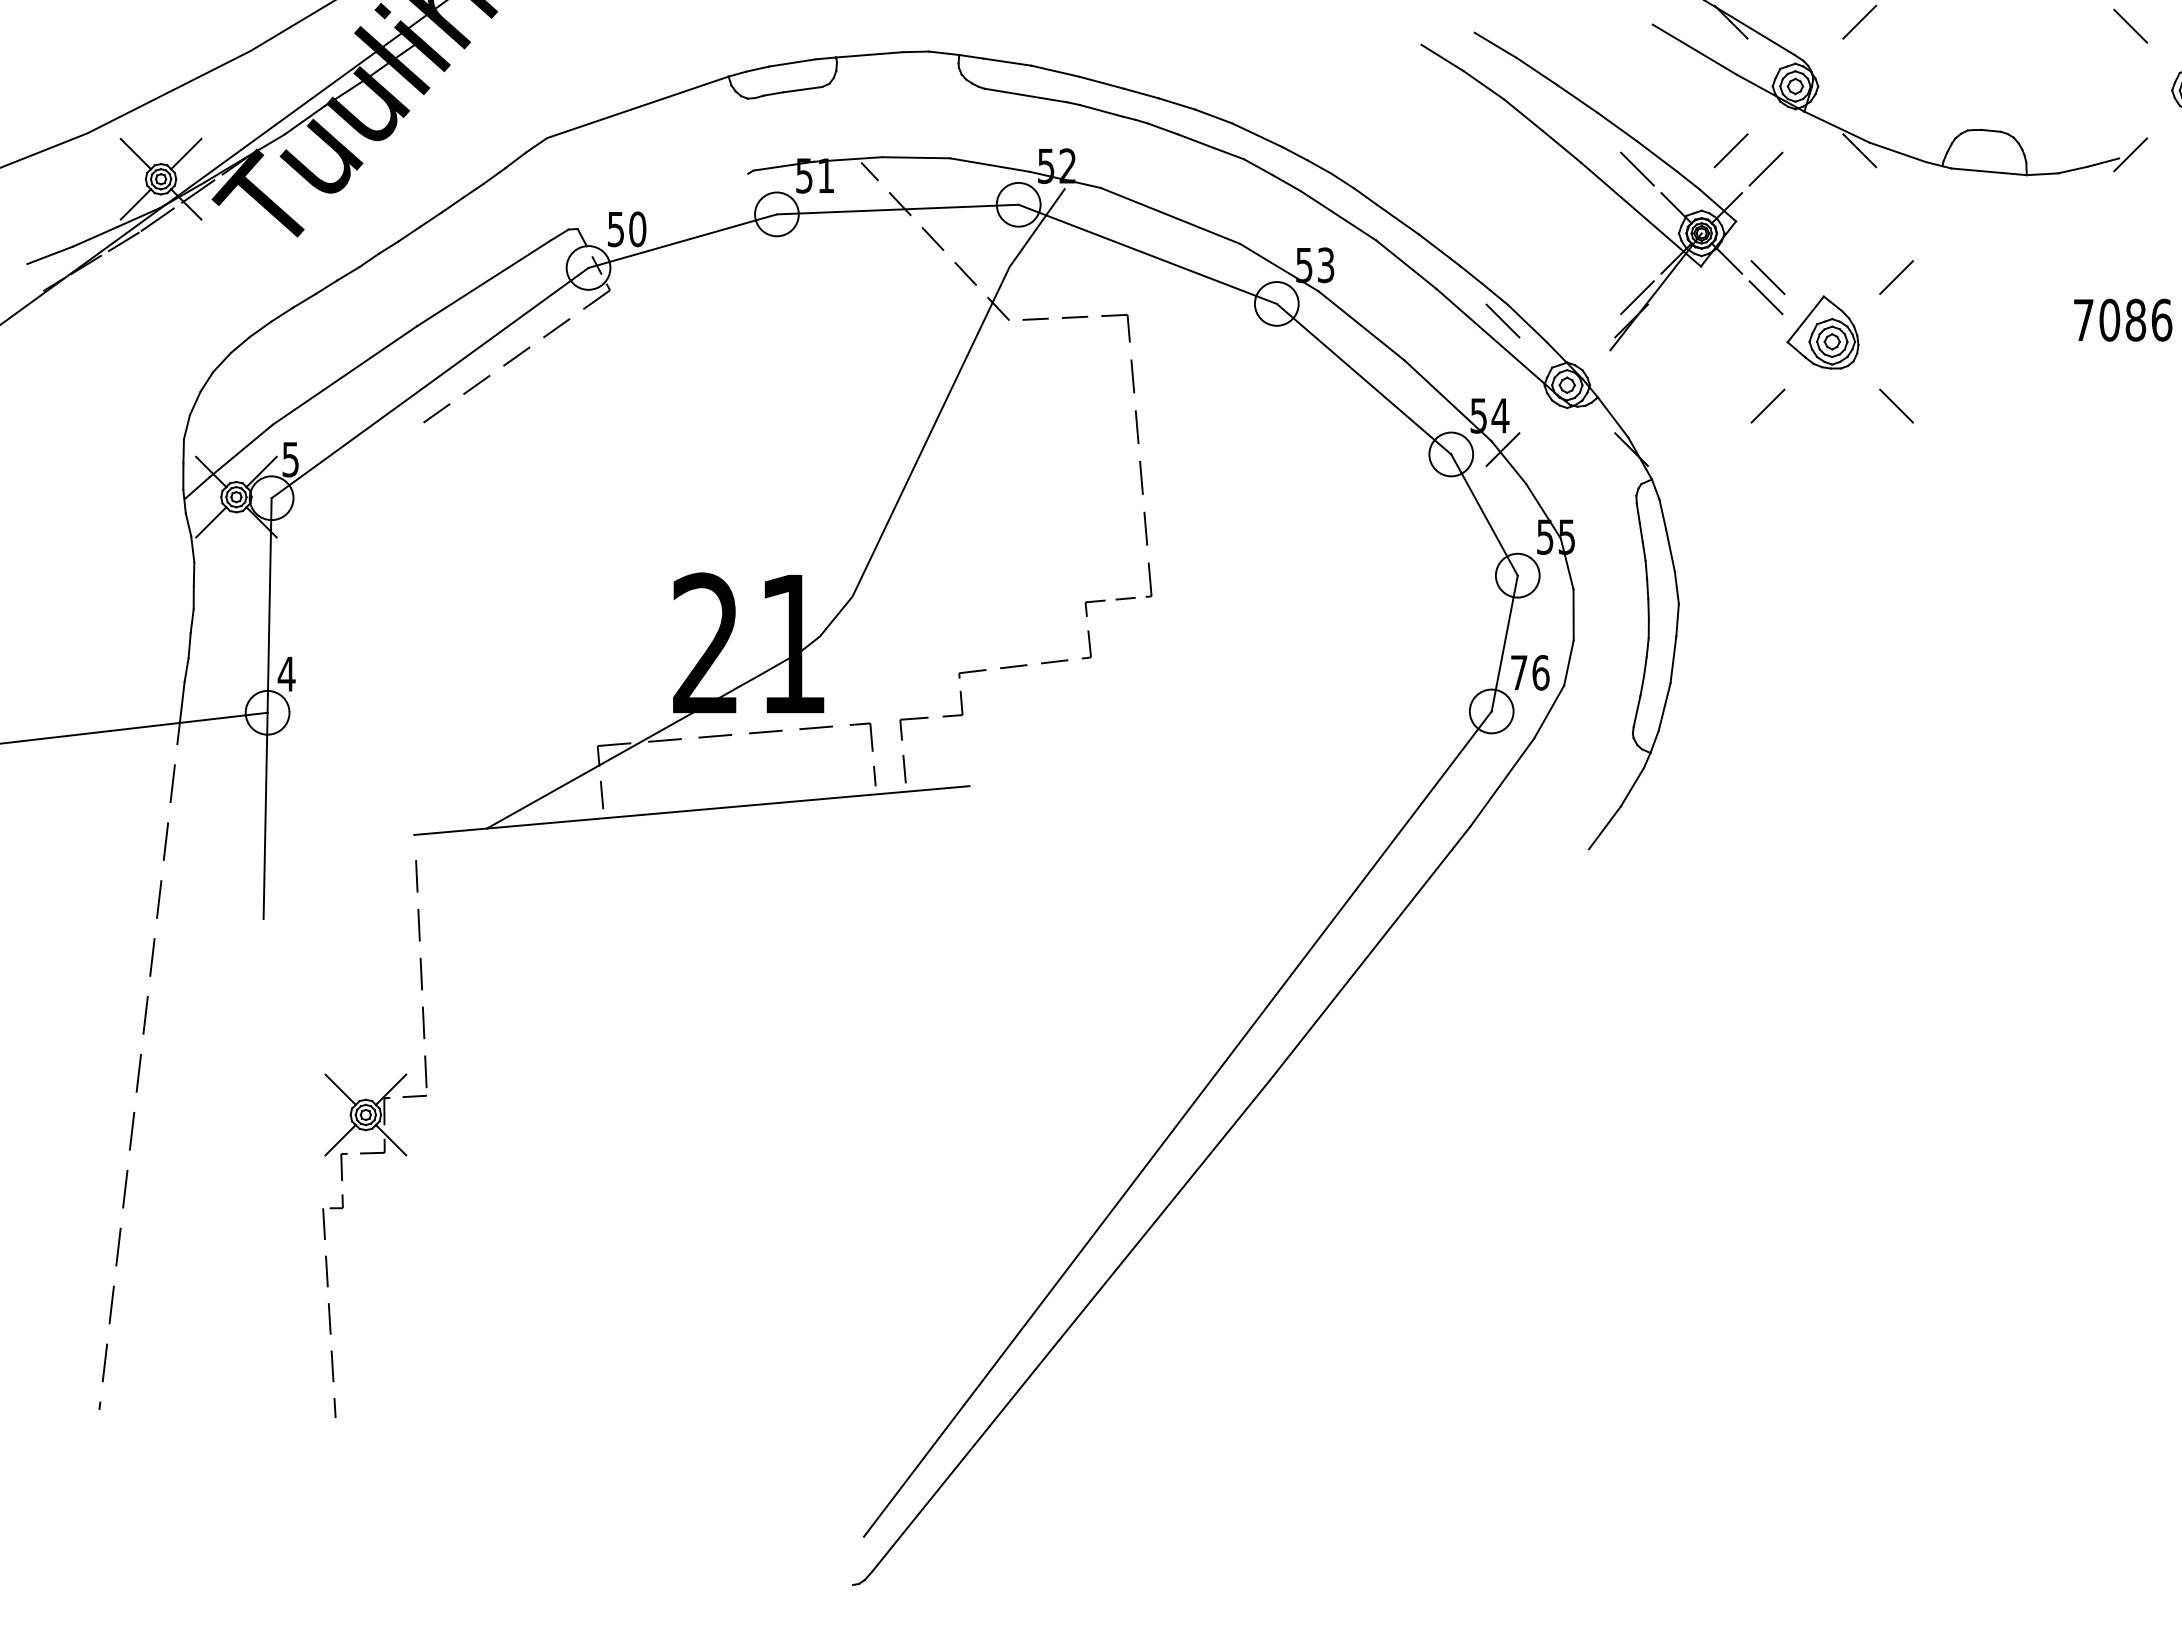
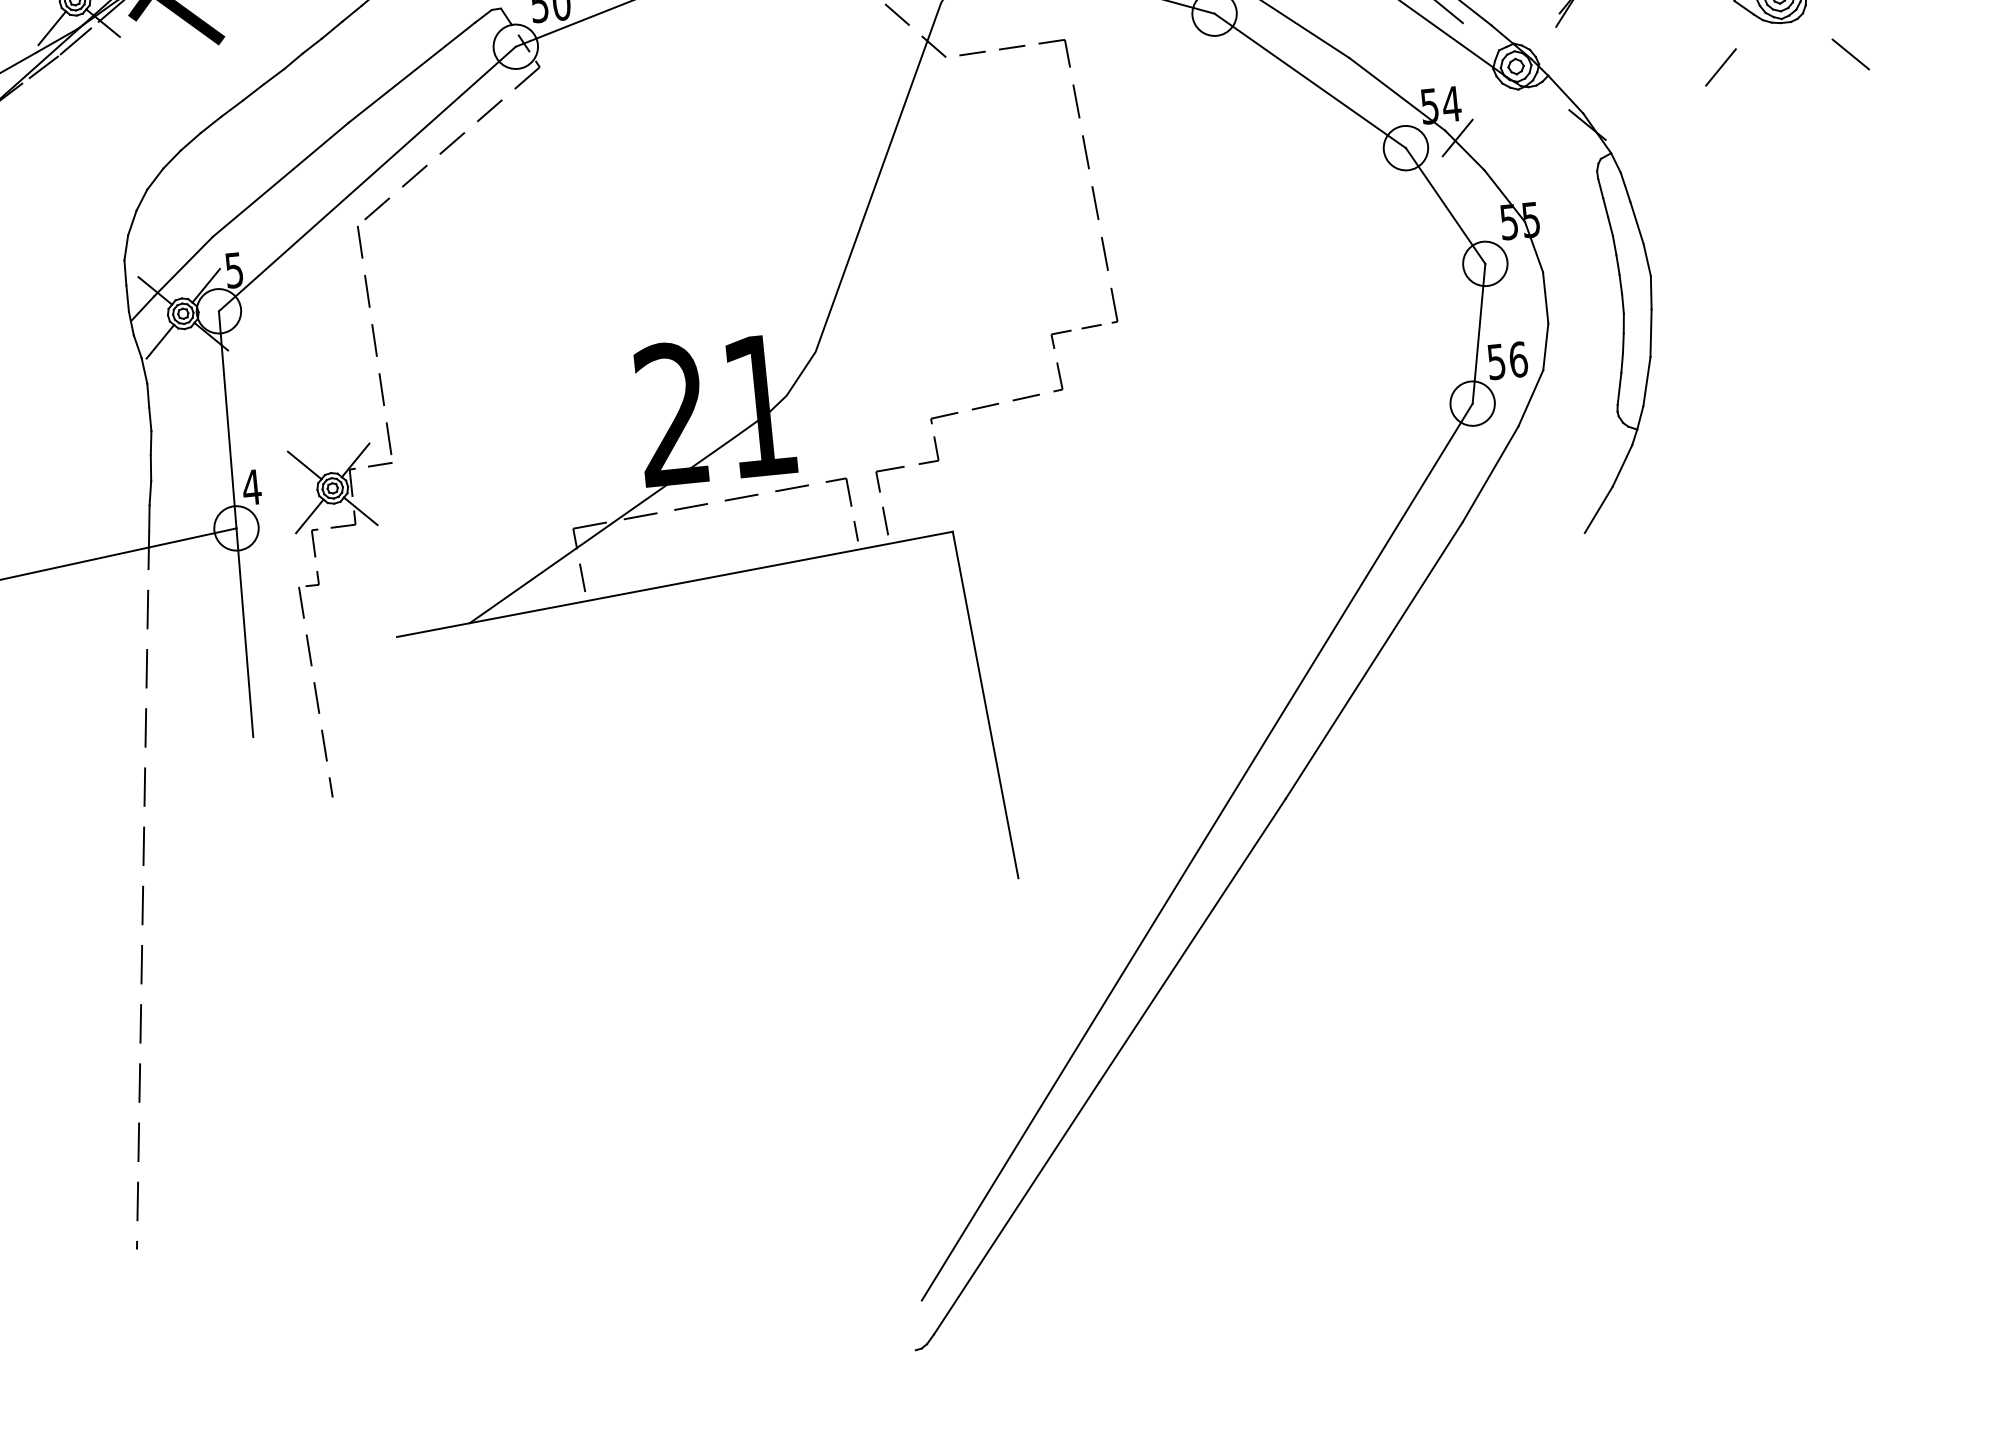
text: (1519, 672) -> (1496, 361), 76 -> 56
line: (984, 959) -> (985, 705), added
part: (370, 1130) -> (338, 503), moved

